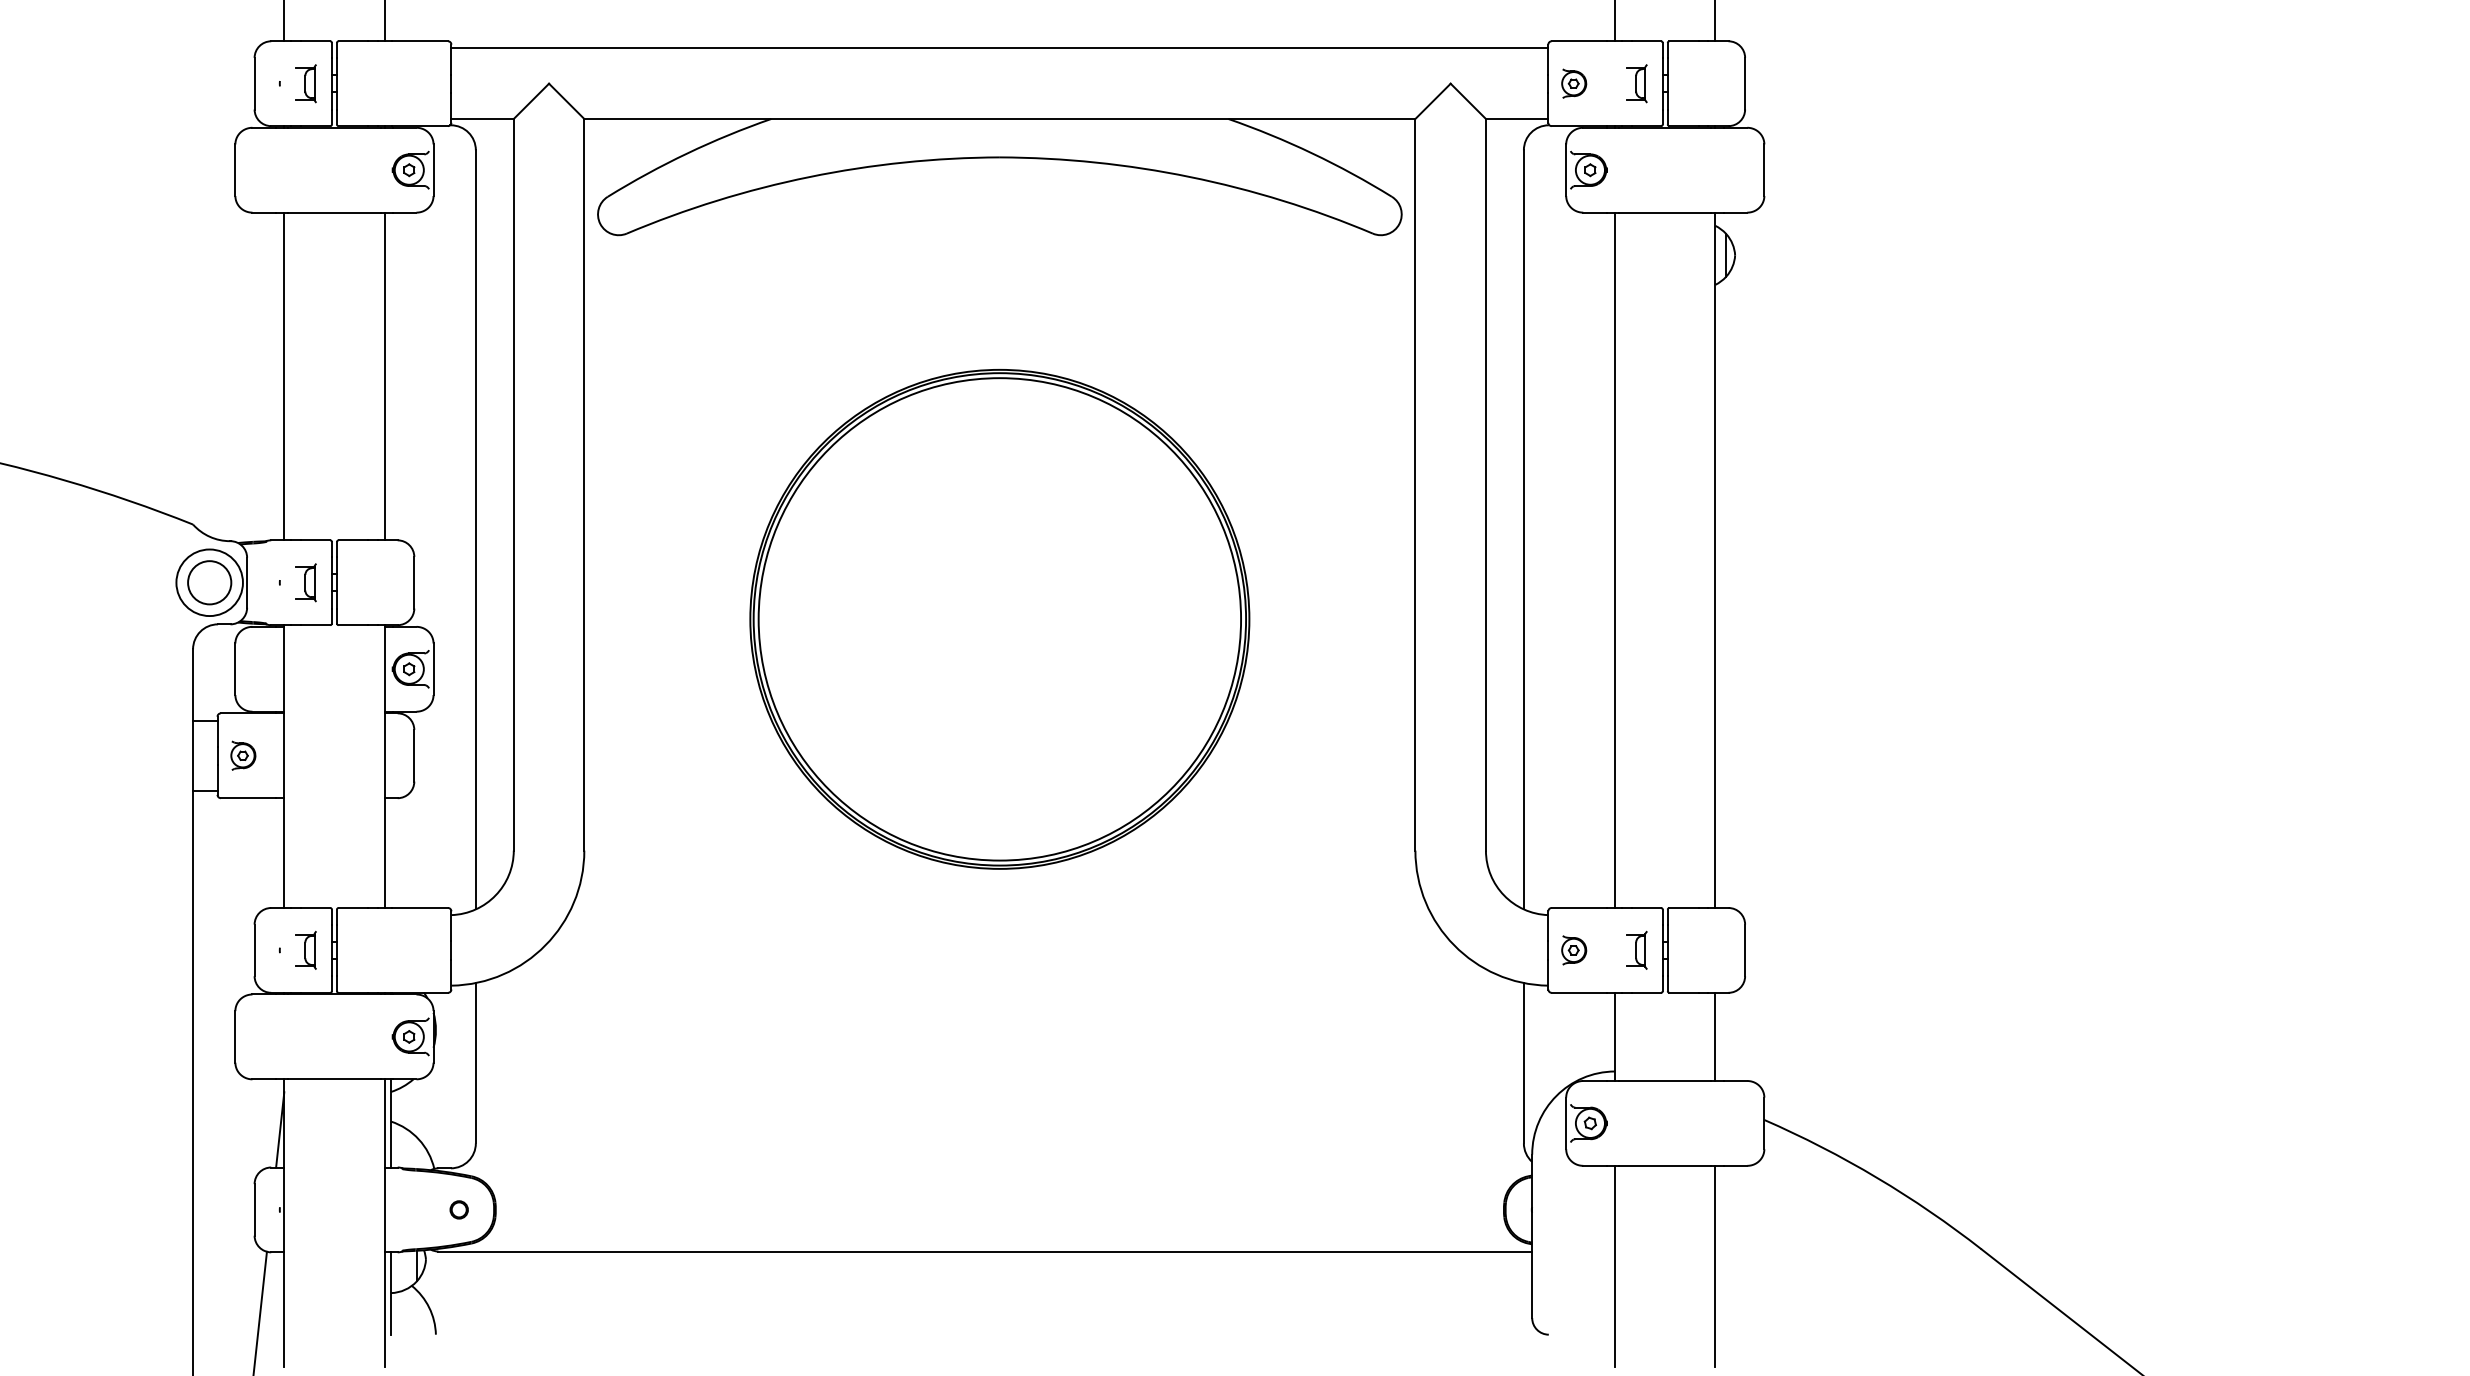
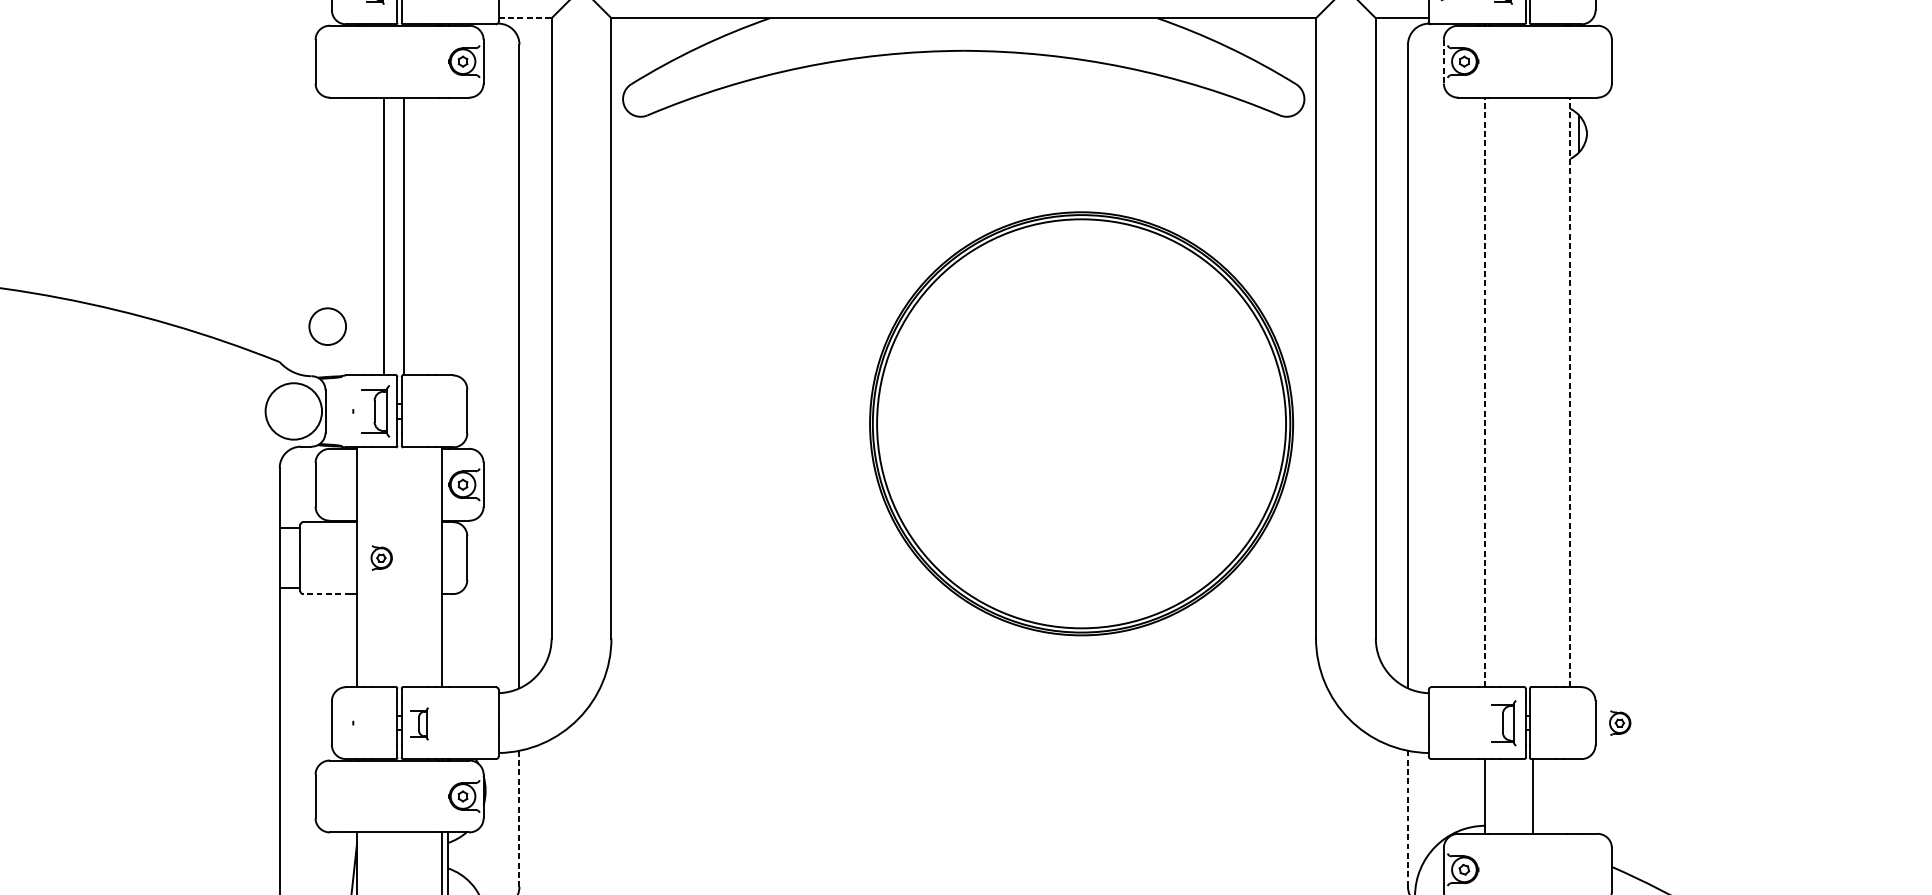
line: (483, 118) -> (525, 17), solid -> dashed
line: (1566, 170) -> (1444, 61), solid -> dashed
line: (284, 376) -> (403, 236), moved
line: (384, 376) -> (384, 236), moved
line: (1615, 560) -> (1485, 392), solid -> dashed
line: (1715, 560) -> (1570, 392), solid -> dashed
circle: (209, 582) -> (327, 326), moved
part: (305, 582) -> (375, 411), size x1.6
part: (999, 619) -> (1081, 423), moved
part: (243, 755) -> (381, 557), moved
line: (248, 798) -> (326, 594), solid -> dashed
part: (305, 949) -> (419, 723), moved
part: (1636, 949) -> (1503, 722), size x1.4
part: (1574, 950) -> (1620, 723), moved
line: (1715, 1036) -> (1533, 796), moved
line: (1523, 1062) -> (1407, 818), solid -> dashed
line: (475, 1063) -> (519, 819), solid -> dashed

